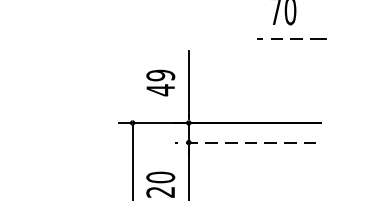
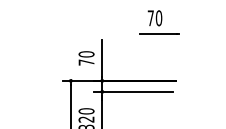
line: (289, 38) -> (158, 33), dashed -> solid
text: (160, 82) -> (86, 58), 49 -> 70
line: (244, 141) -> (133, 91), dashed -> solid

